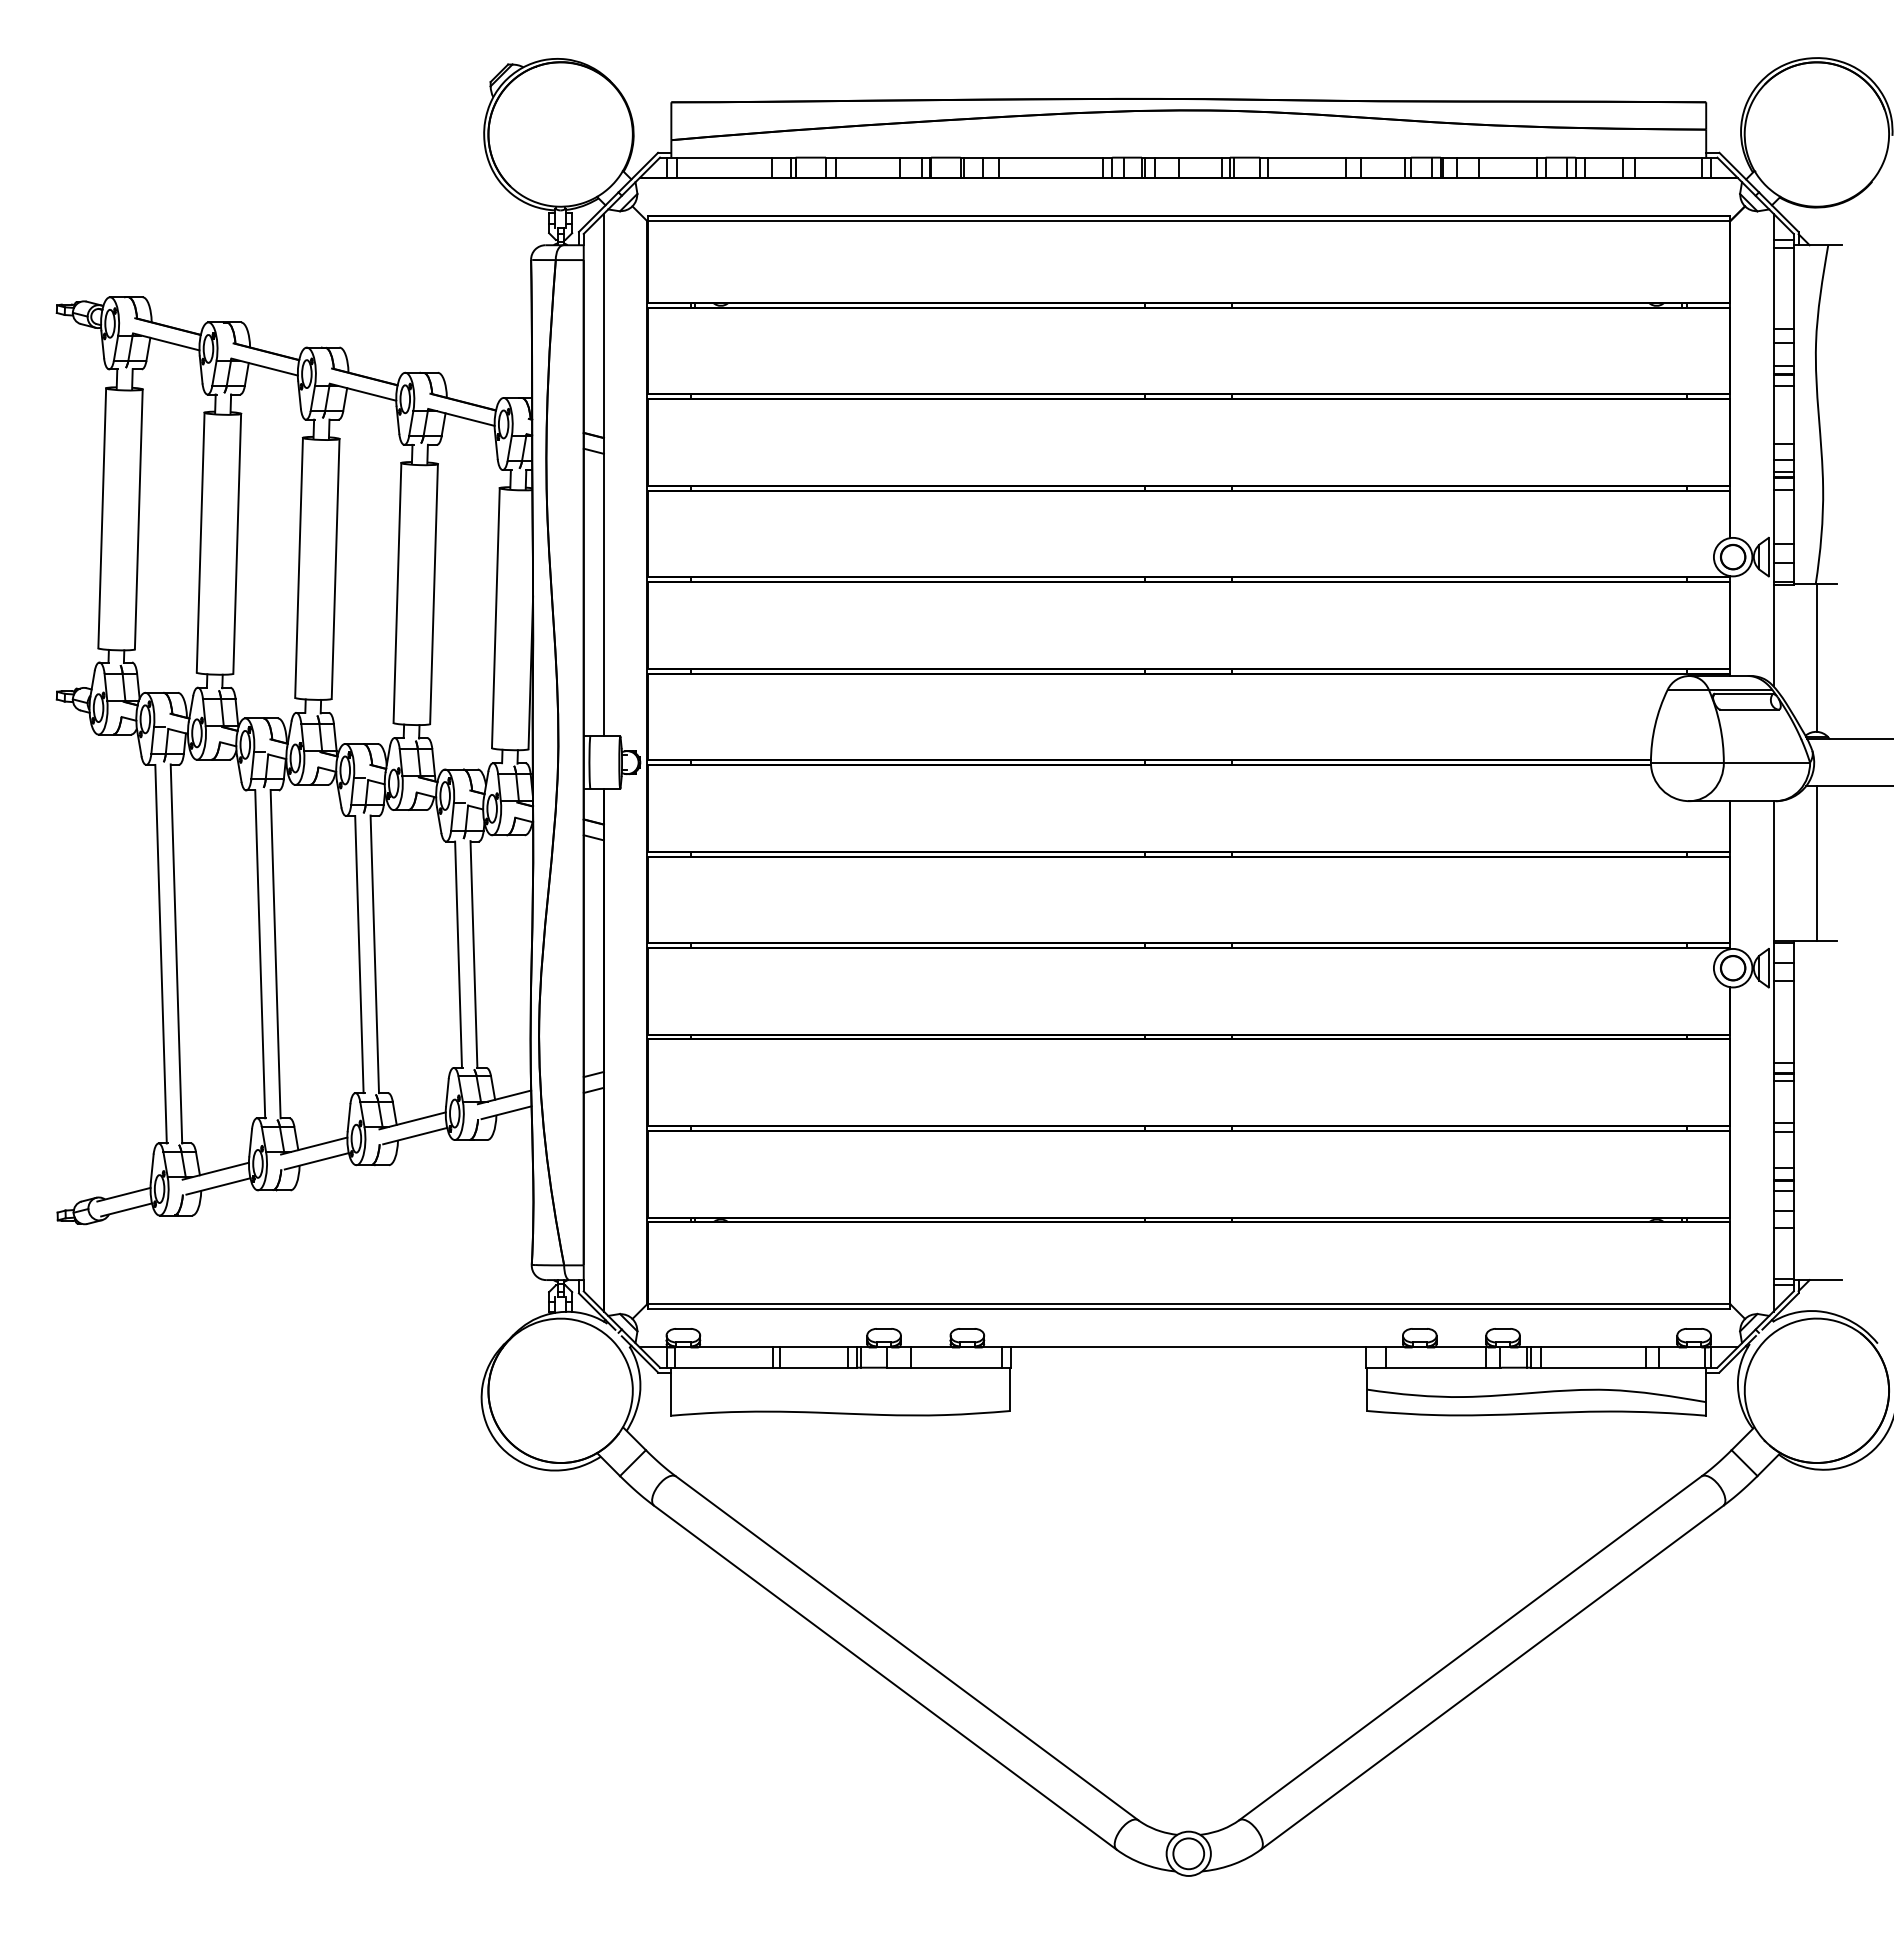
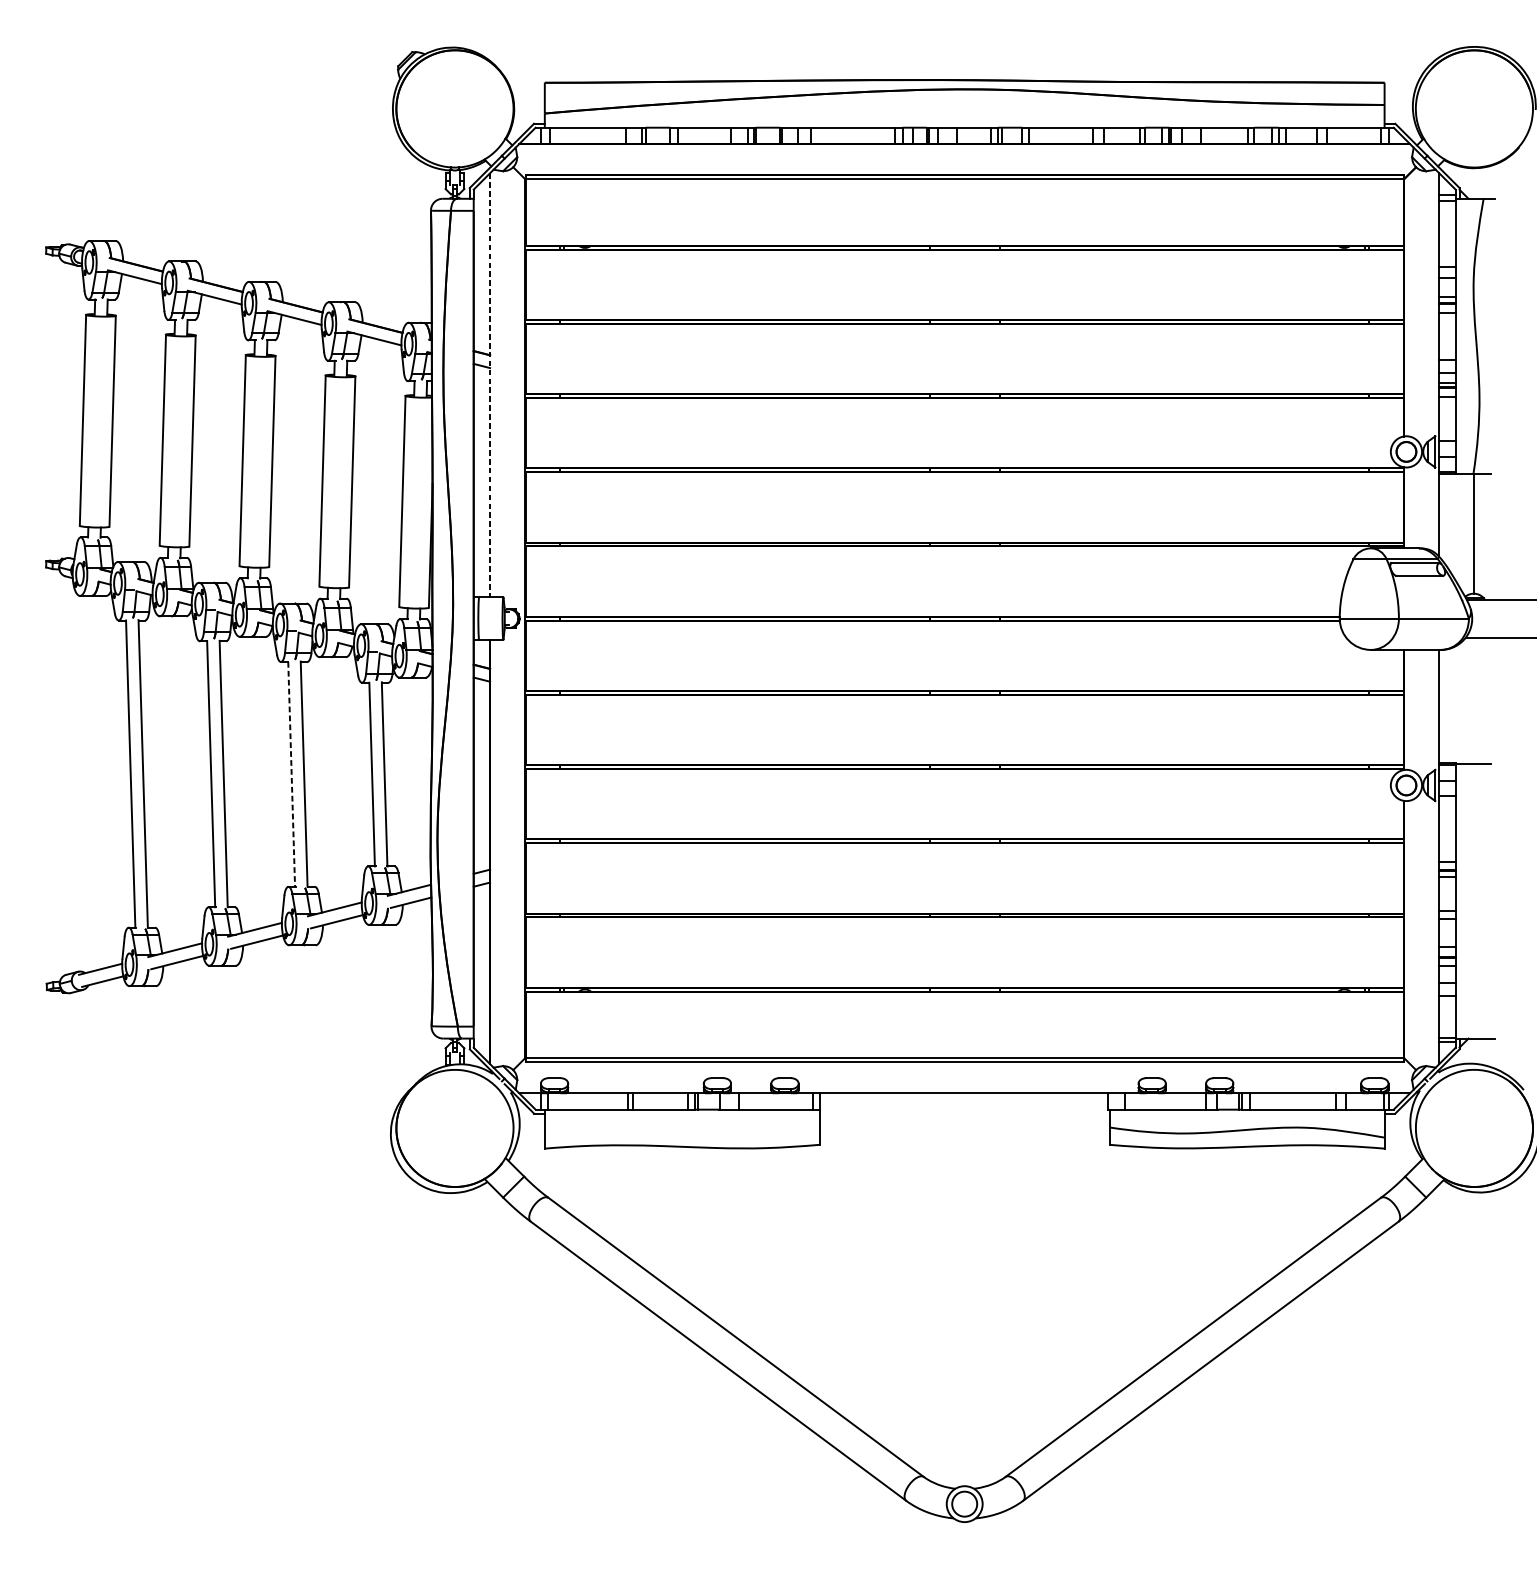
line: (603, 475) -> (489, 385), solid -> dashed
line: (1816, 863) -> (1474, 700), removed
line: (359, 954) -> (291, 774), solid -> dashed

